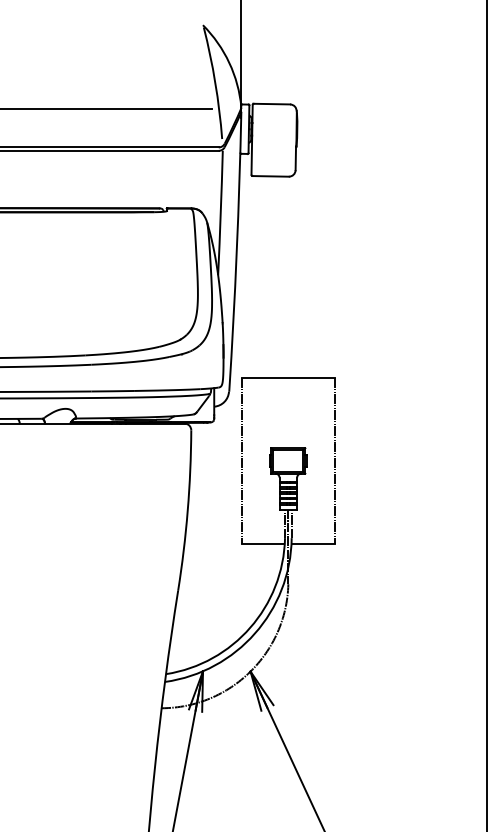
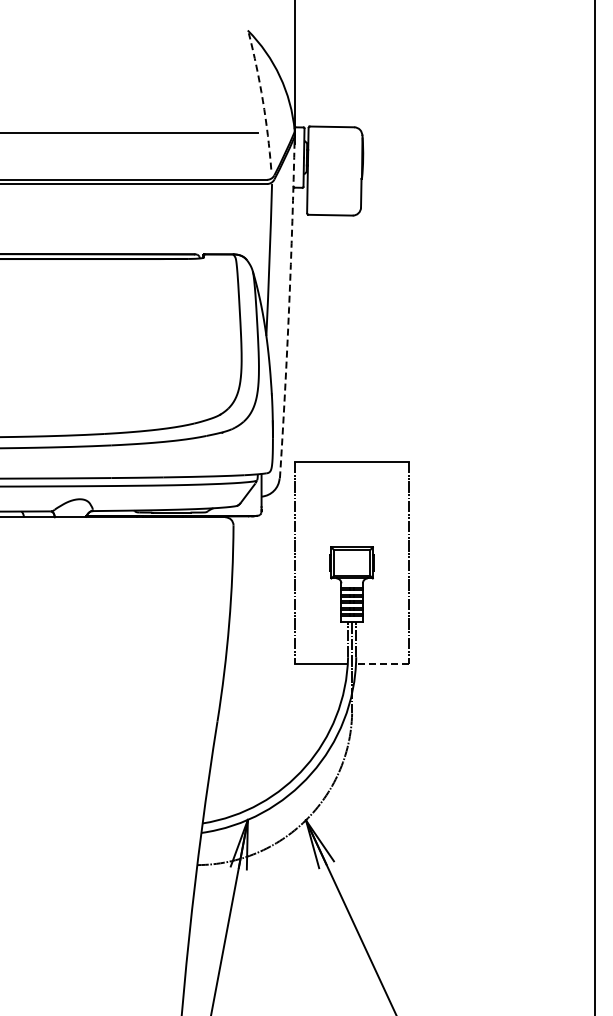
arc: (214, 82) -> (262, 100), solid -> dashed
arc: (237, 251) -> (289, 307), solid -> dashed
line: (313, 544) -> (382, 664), solid -> dashed

